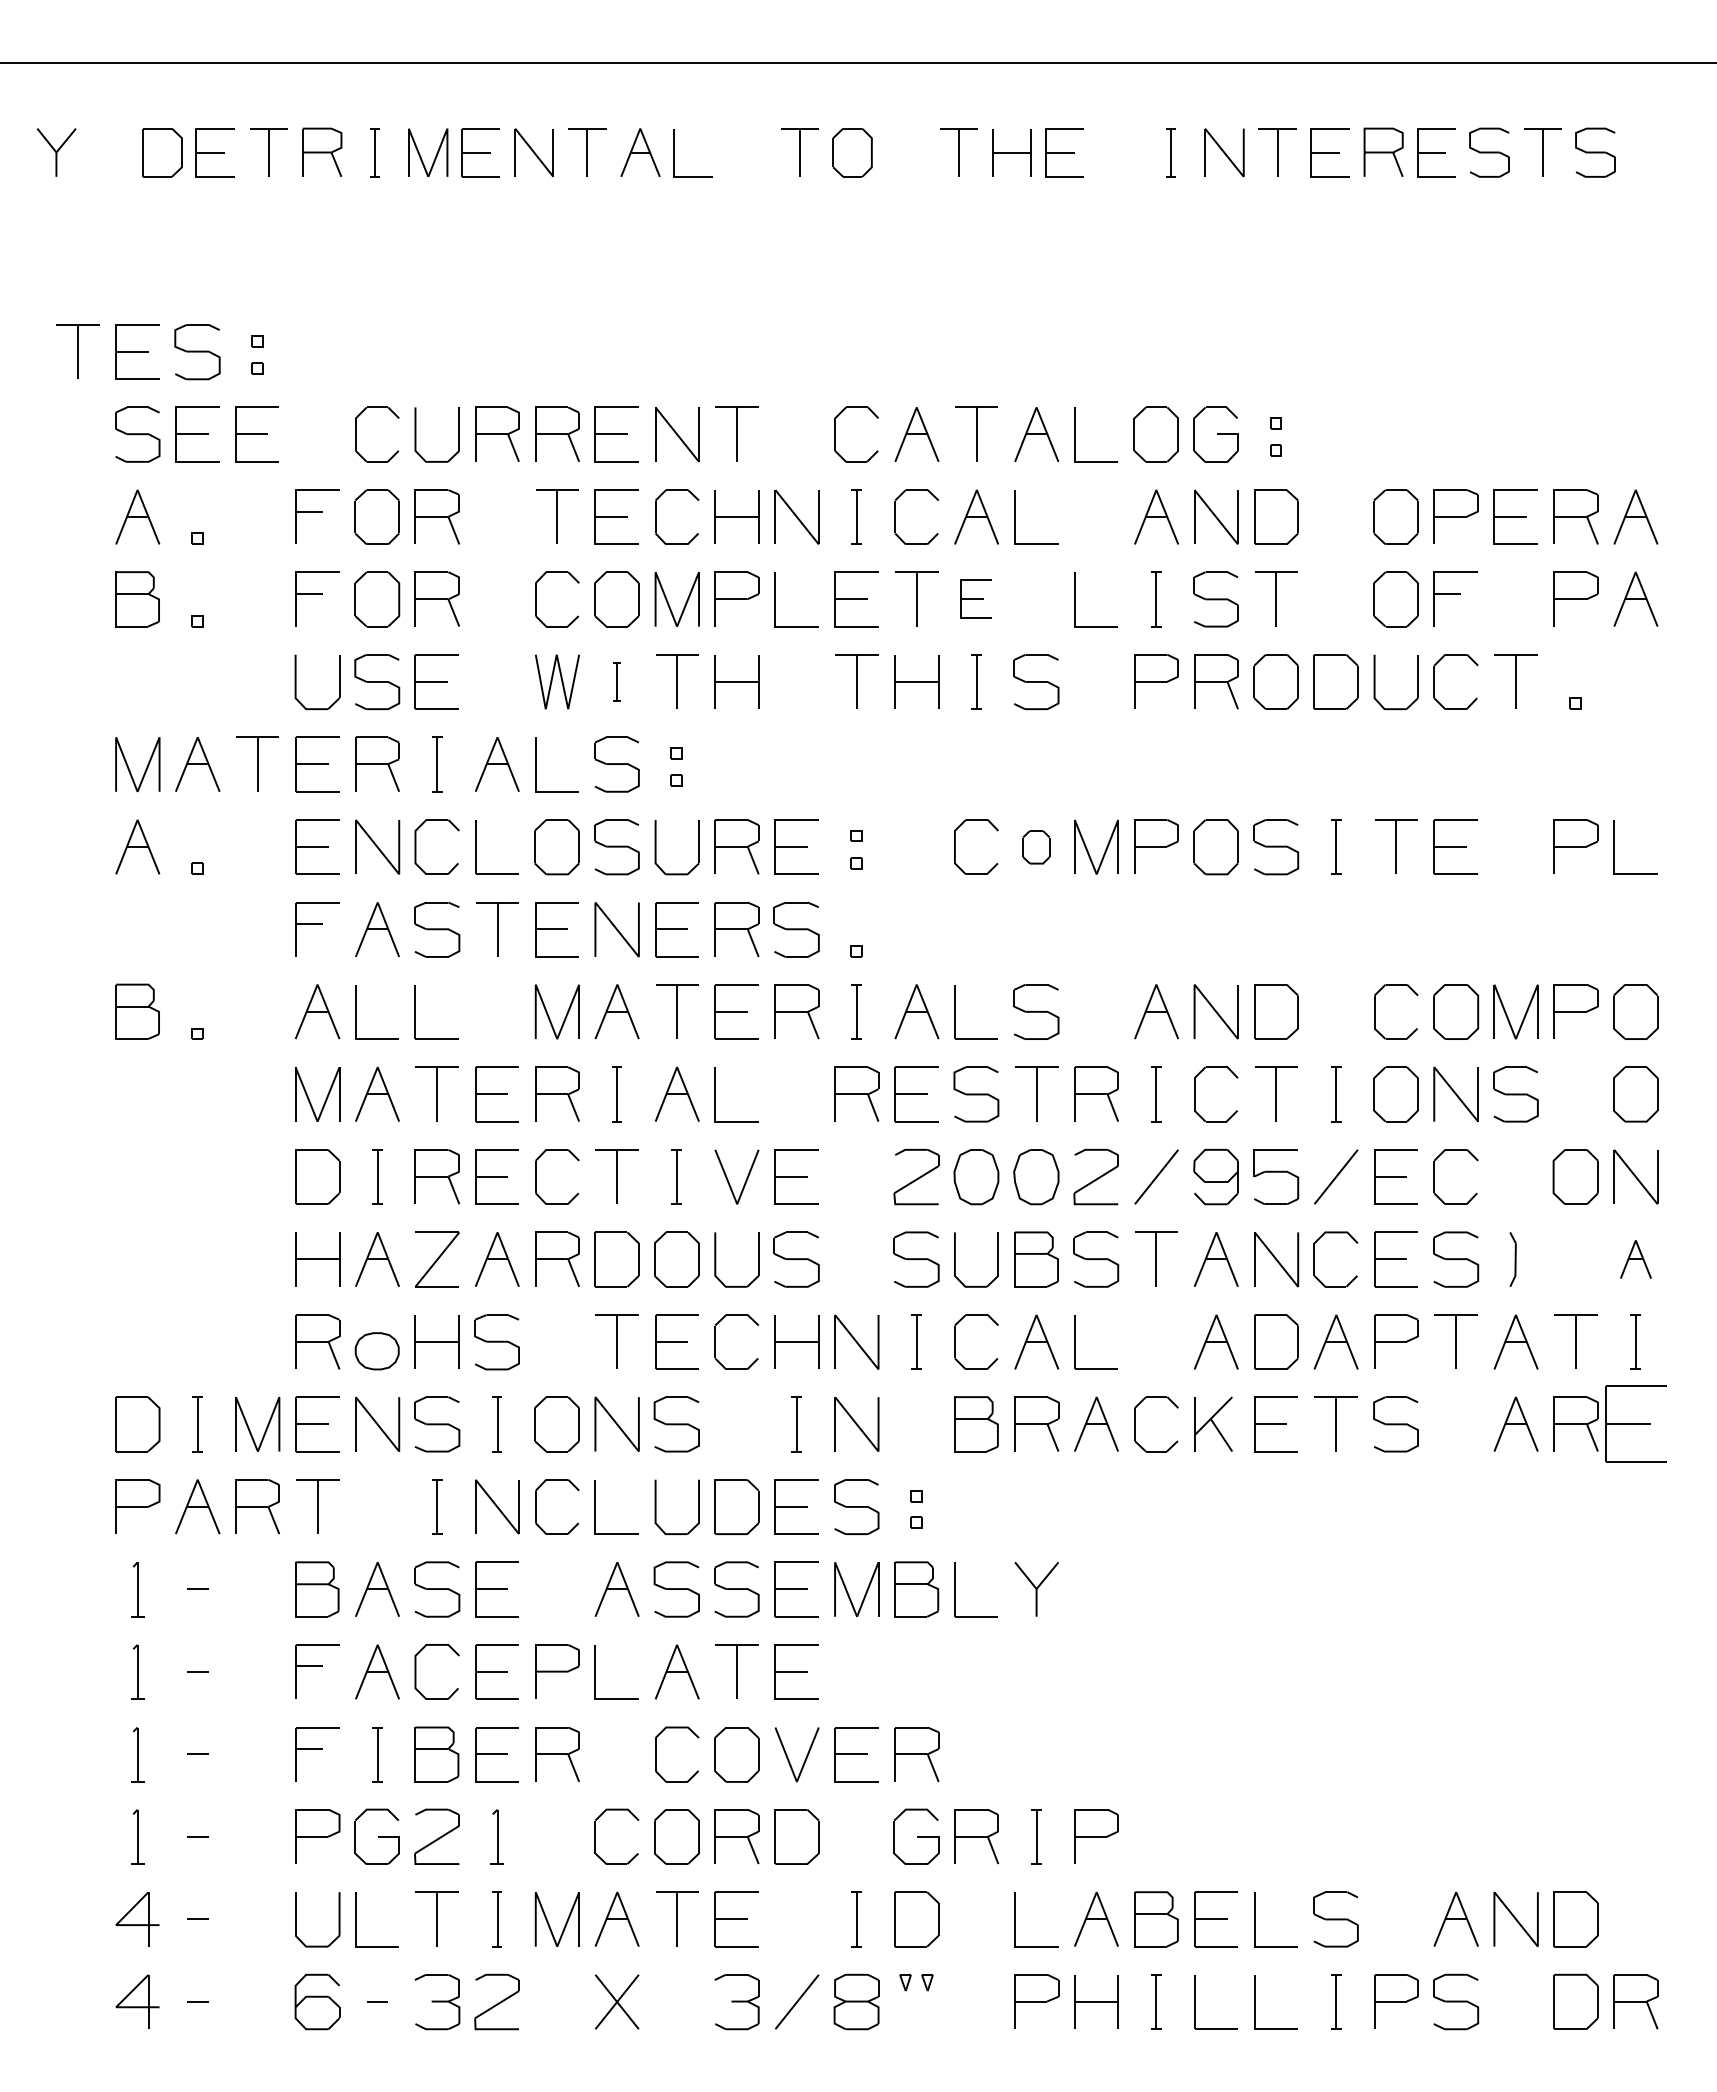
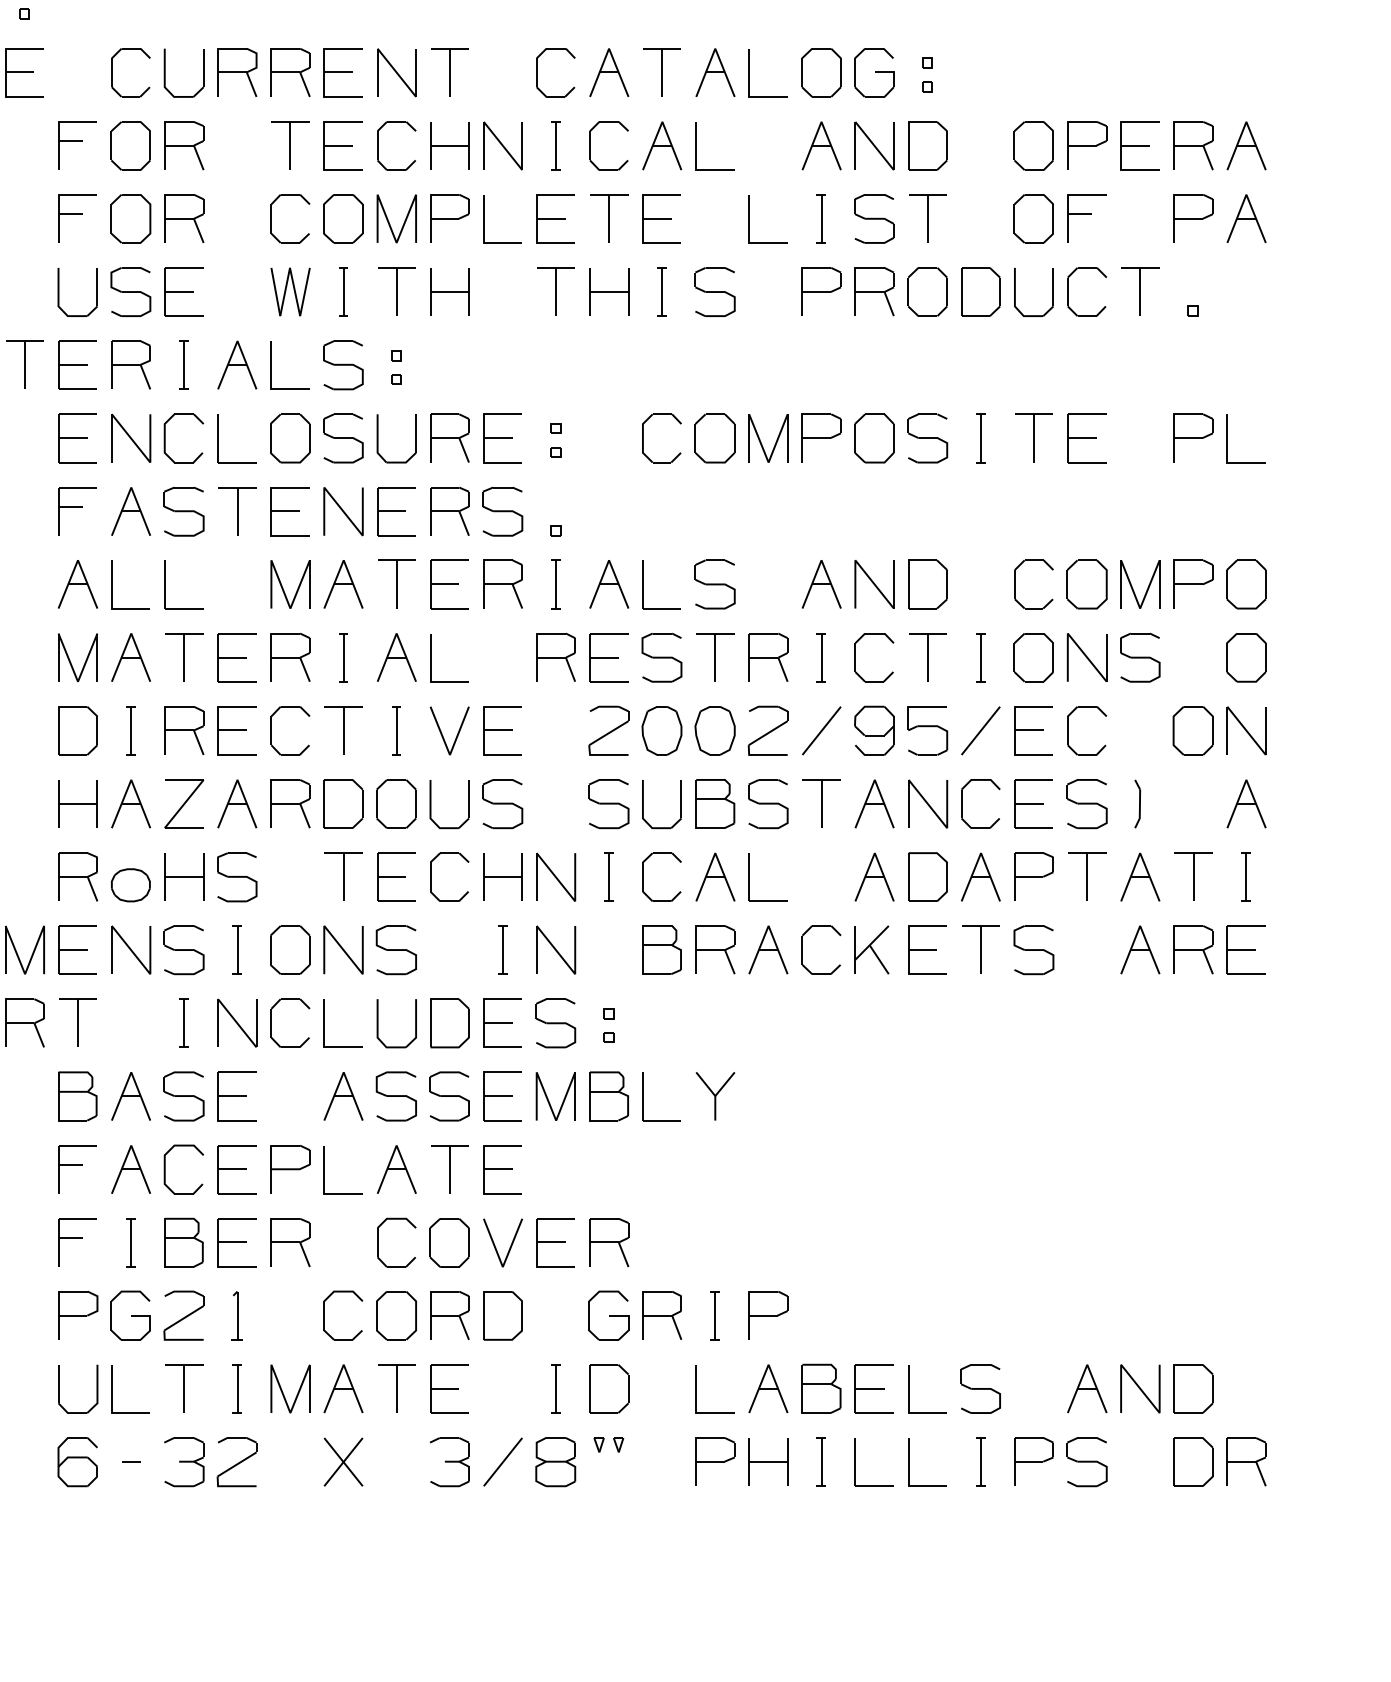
part: (975, 599) -> (661, 218), size x1.43
part: (616, 681) -> (342, 291), size x1.43
part: (1036, 847) -> (715, 438), size x1.67
part: (1635, 1259) -> (1246, 803), size x1.43
part: (1635, 1424) -> (1246, 950), size x0.71

